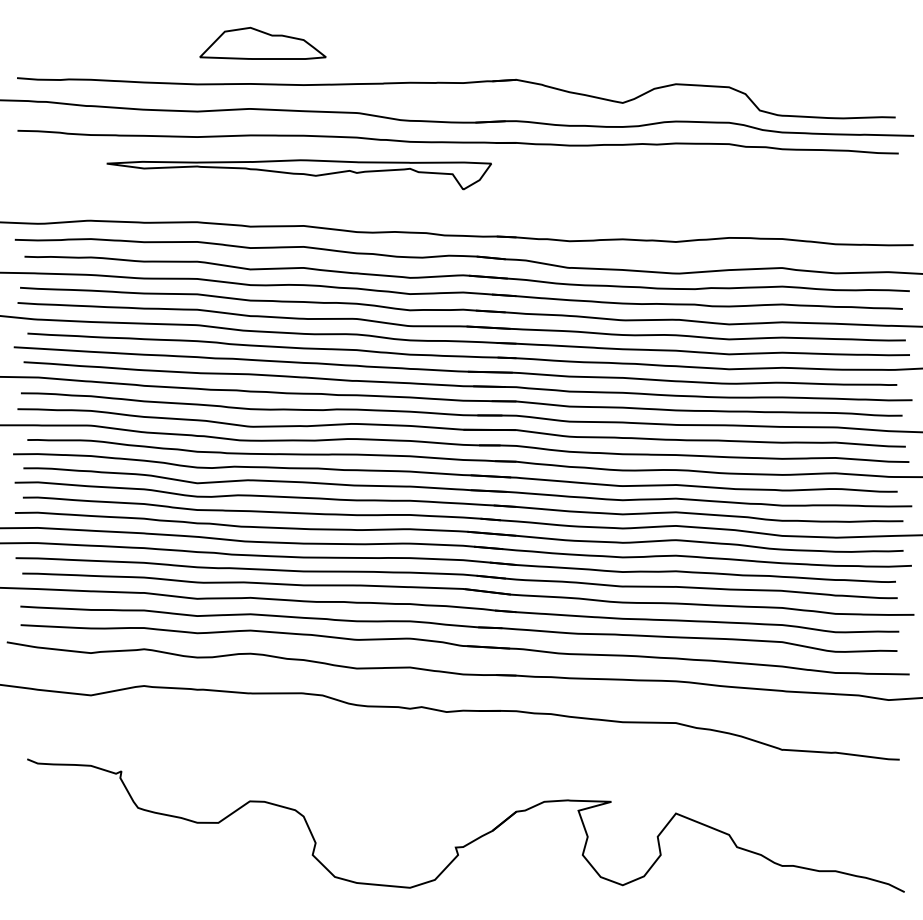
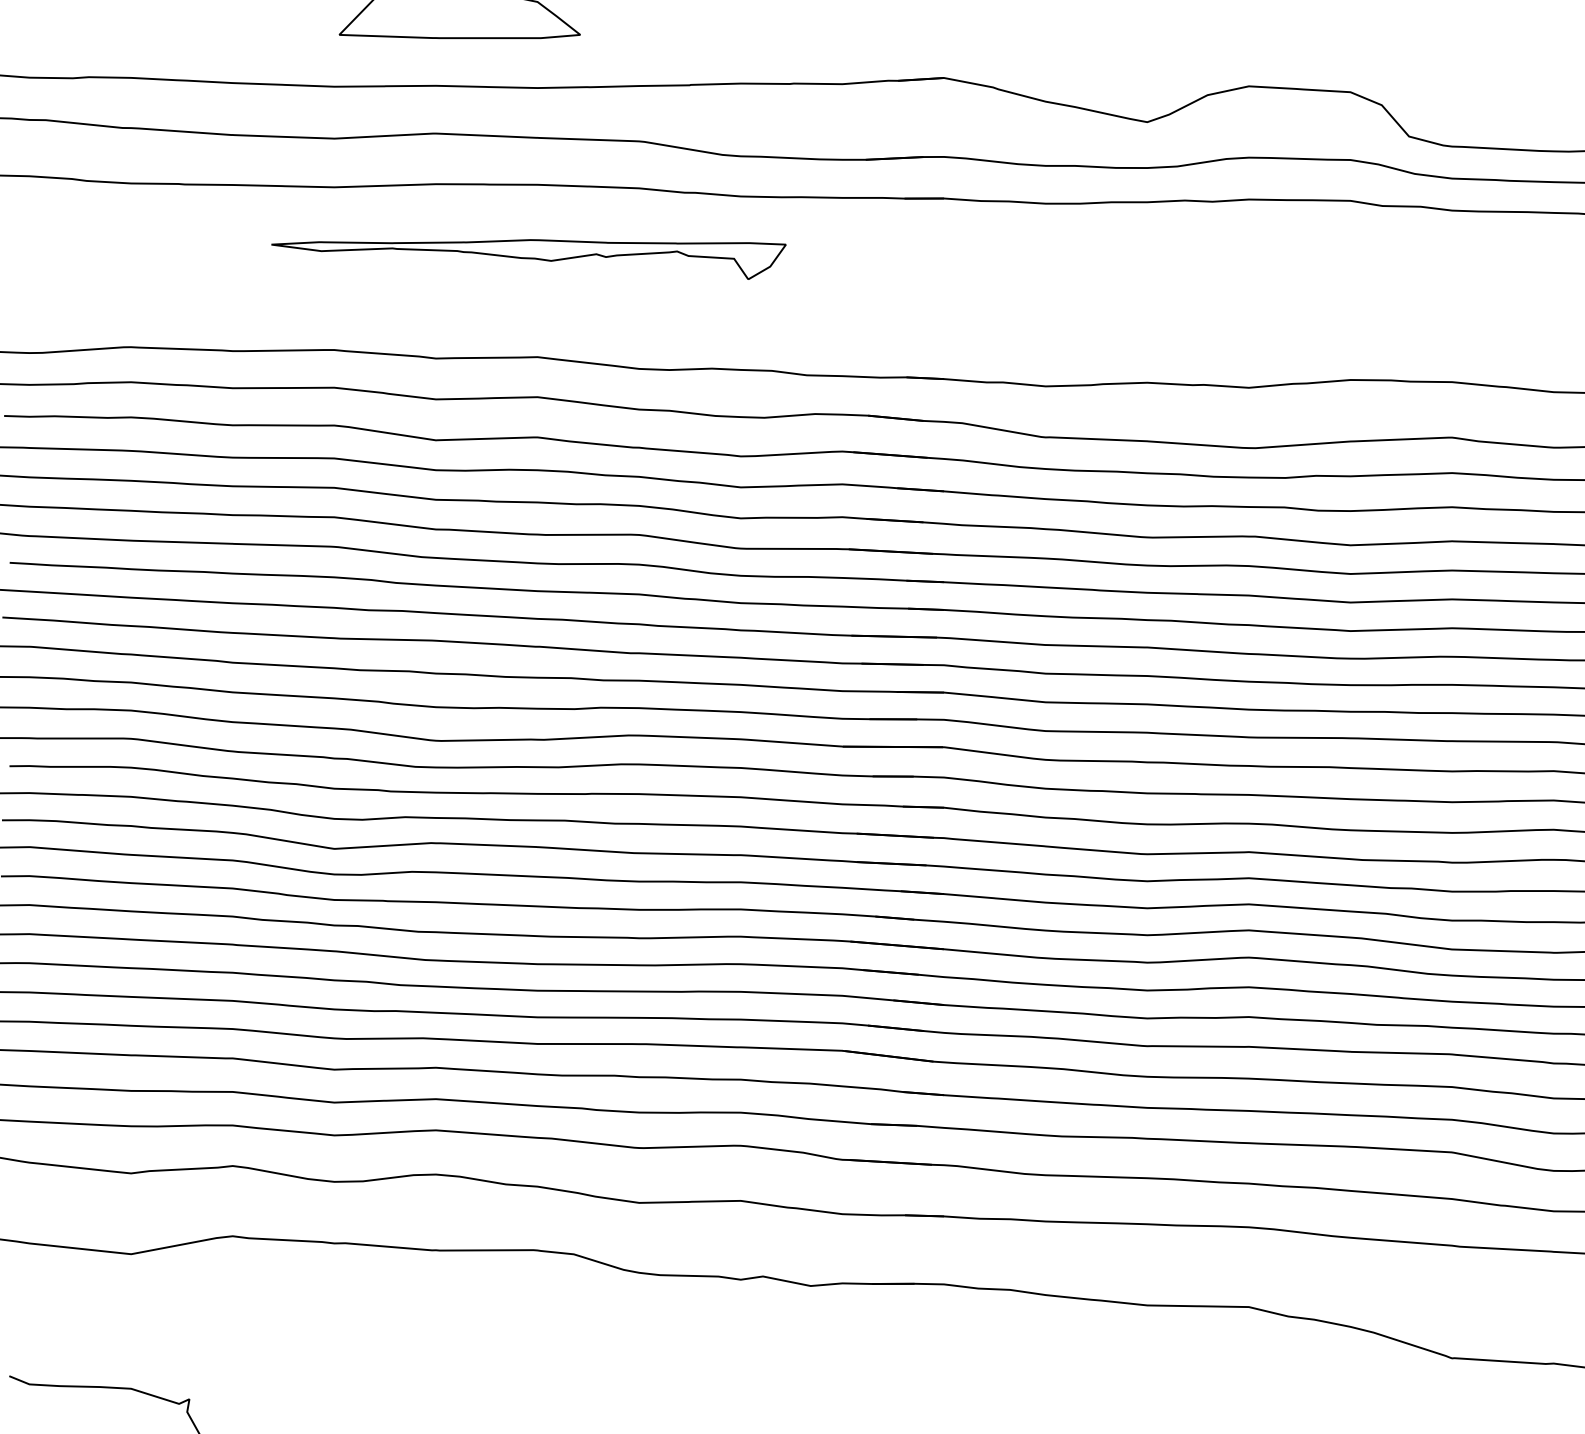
part: (298, 174) -> (527, 258), size x0.7

